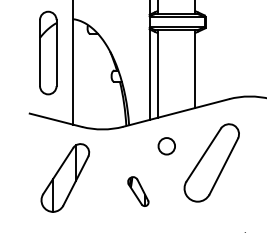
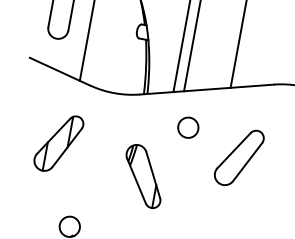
part: (211, 162) -> (238, 157), size x0.62
part: (65, 177) -> (58, 143), size x0.71
part: (138, 191) -> (144, 176), size x1.67

